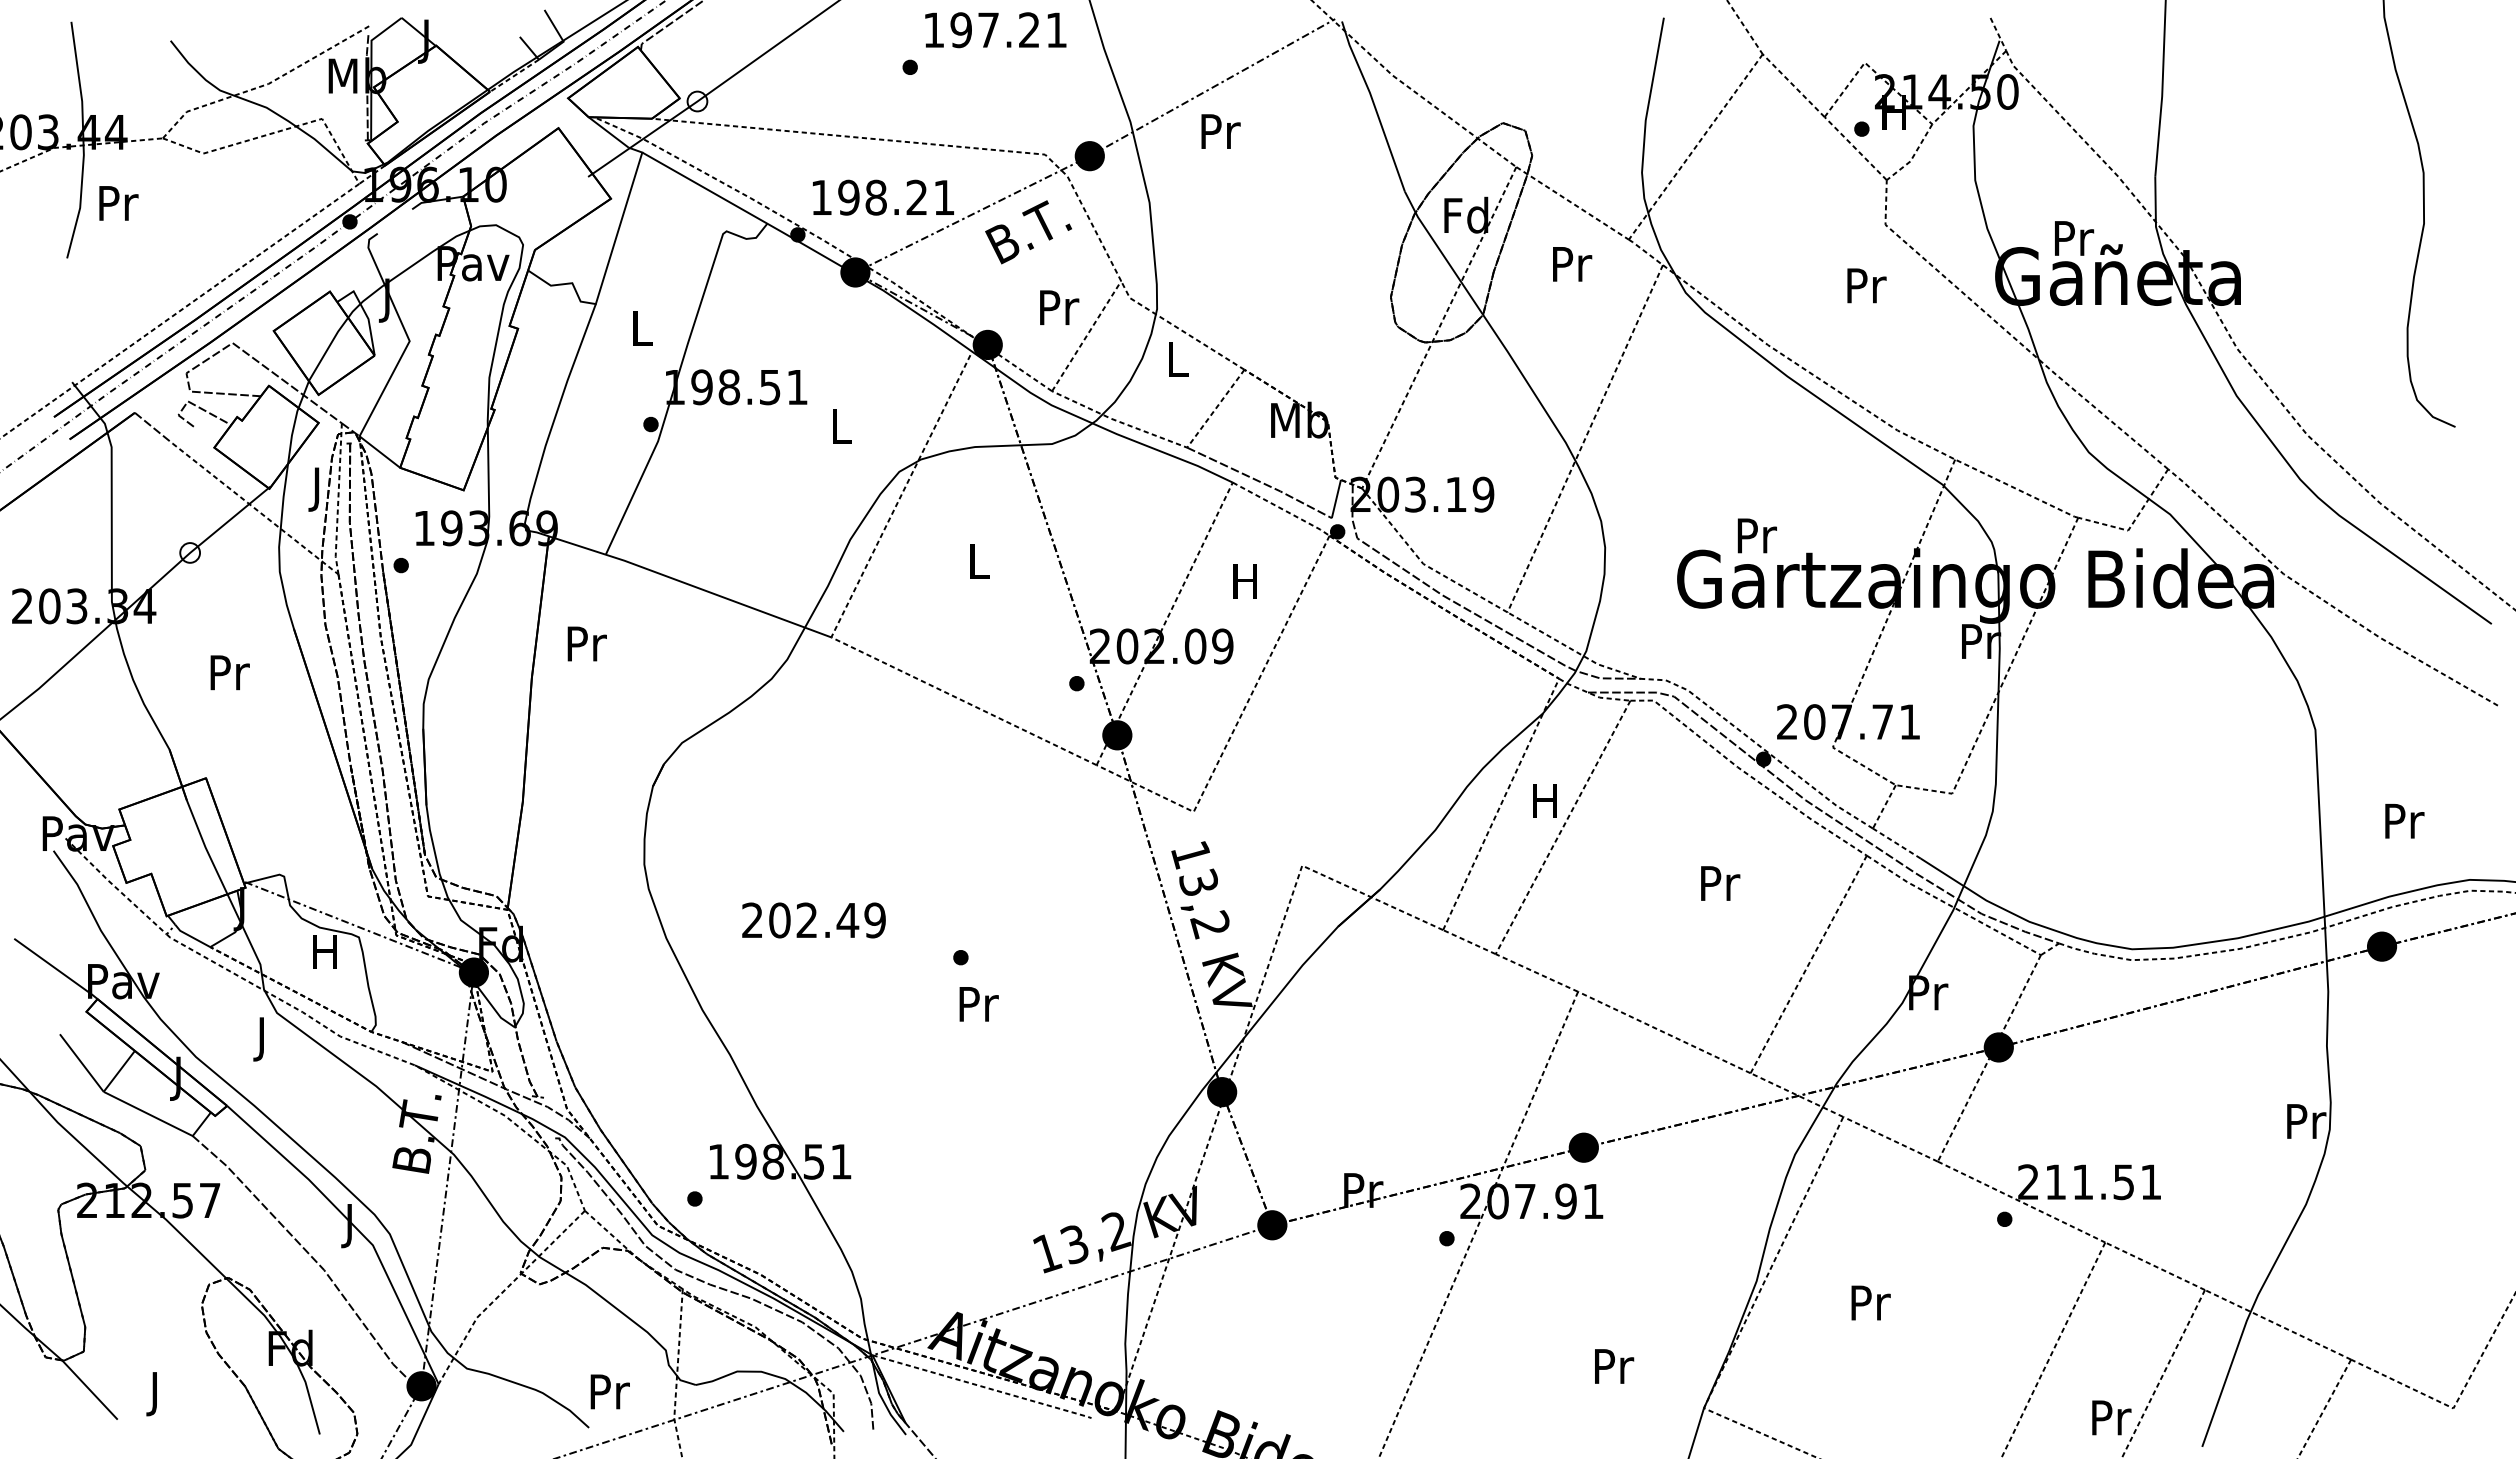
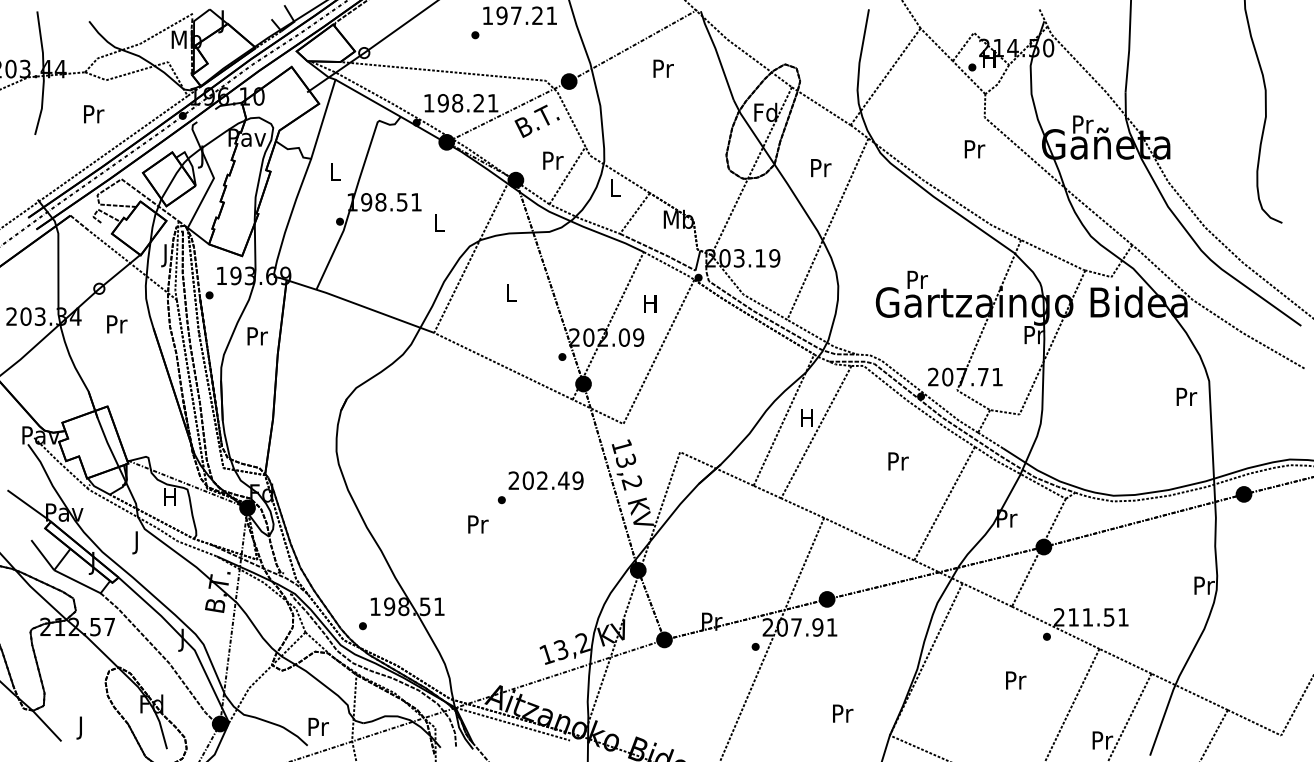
text: (1220, 131) -> (663, 68), moved
text: (119, 203) -> (94, 114), moved
text: (1573, 265) -> (821, 168), moved
text: (586, 644) -> (257, 336), moved
text: (230, 673) -> (117, 324), moved
text: (2404, 820) -> (1186, 396), moved
text: (812, 920) -> (545, 480), moved
text: (979, 1004) -> (478, 524), moved
text: (1871, 1303) -> (1016, 680), moved

